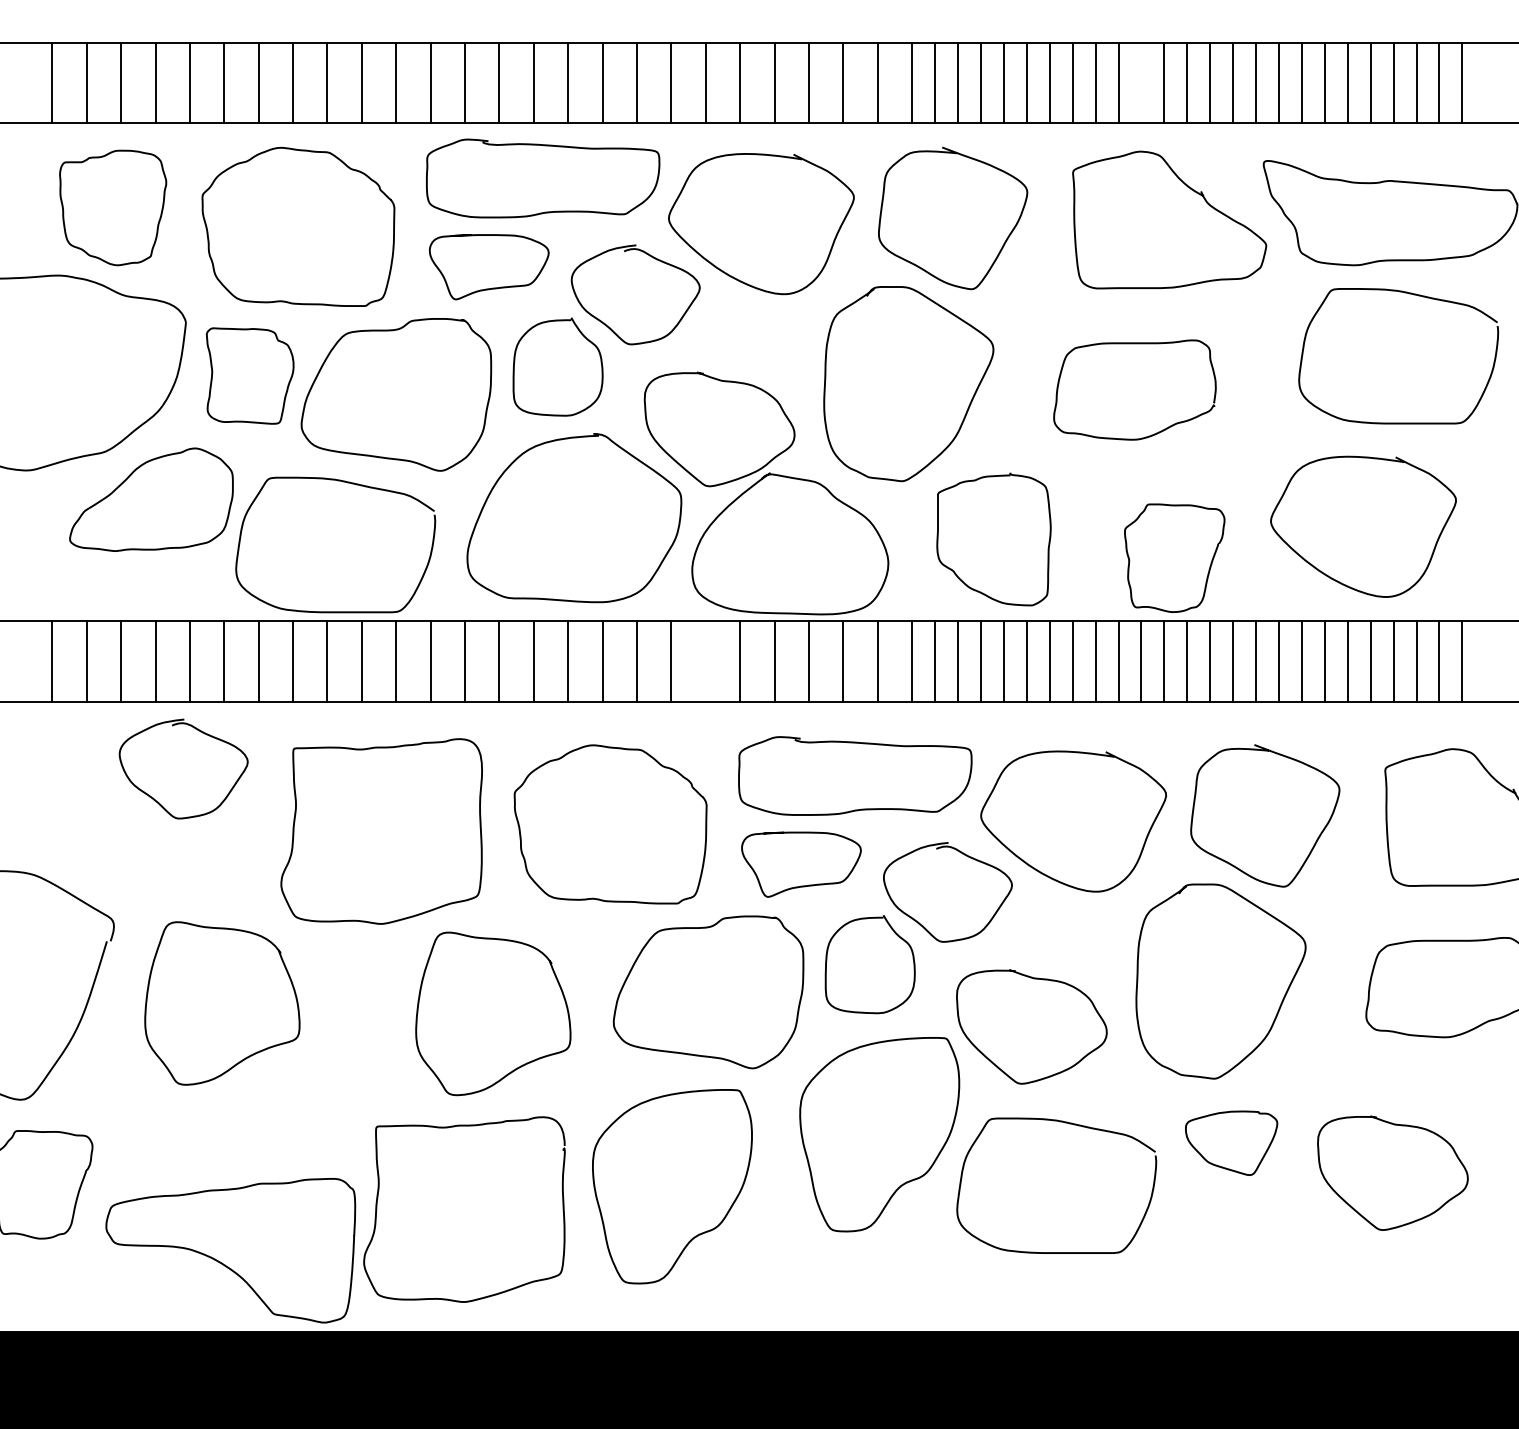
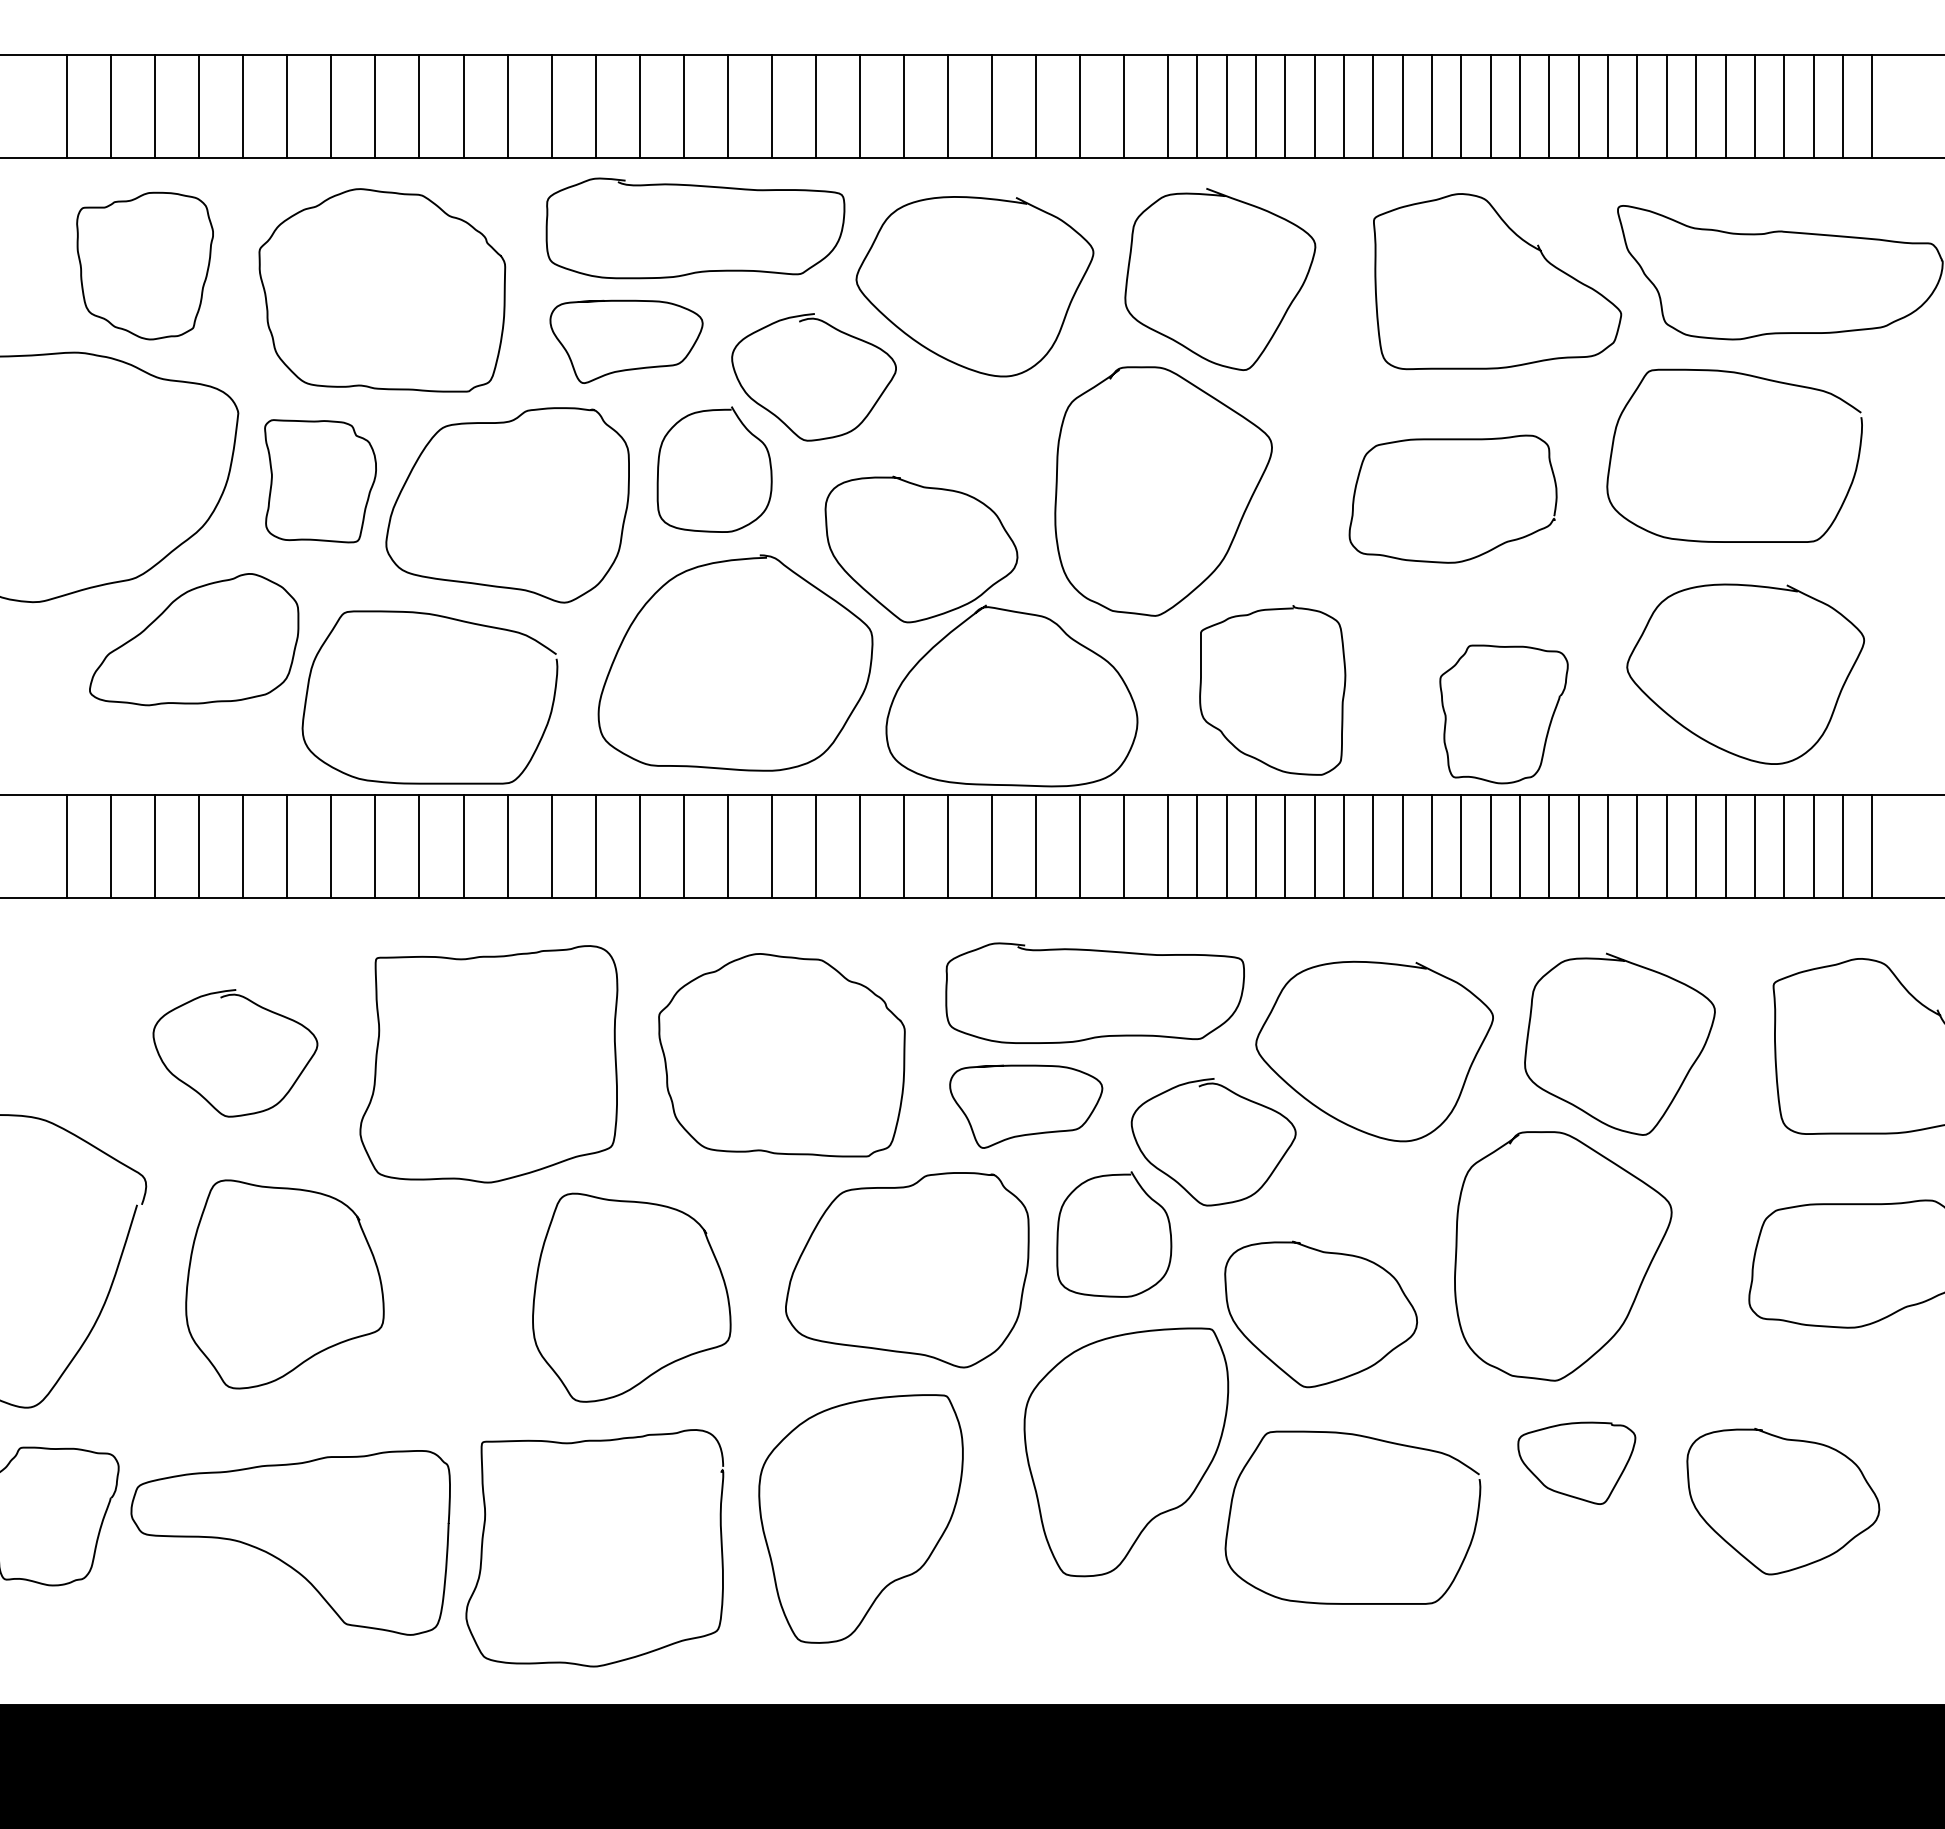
line: (1141, 83) -> (1461, 106), added
curve: (1409, 294) -> (1748, 376), moved
line: (705, 661) -> (903, 846), added
curve: (202, 733) -> (259, 1007), moved
curve: (221, 1262) -> (278, 1557), moved

